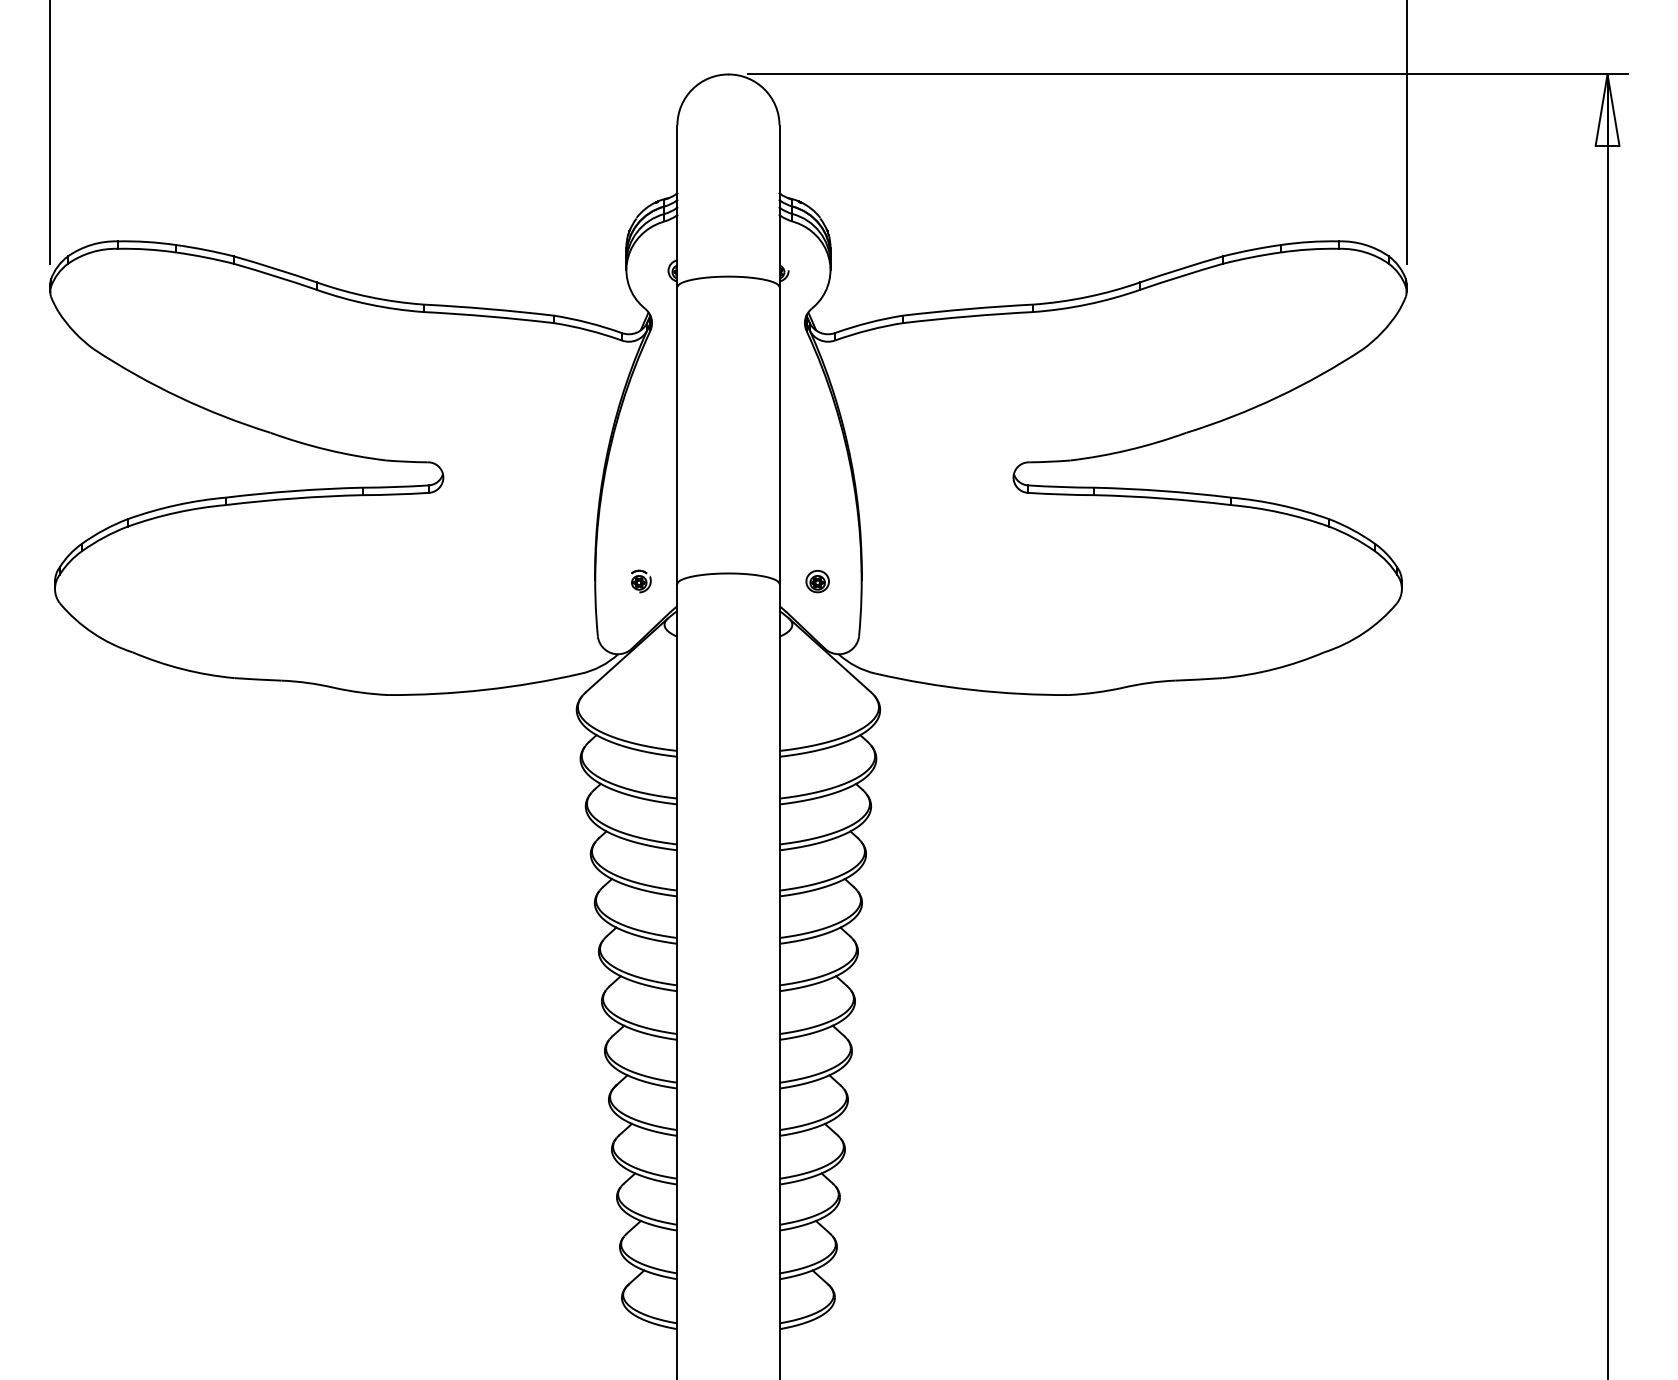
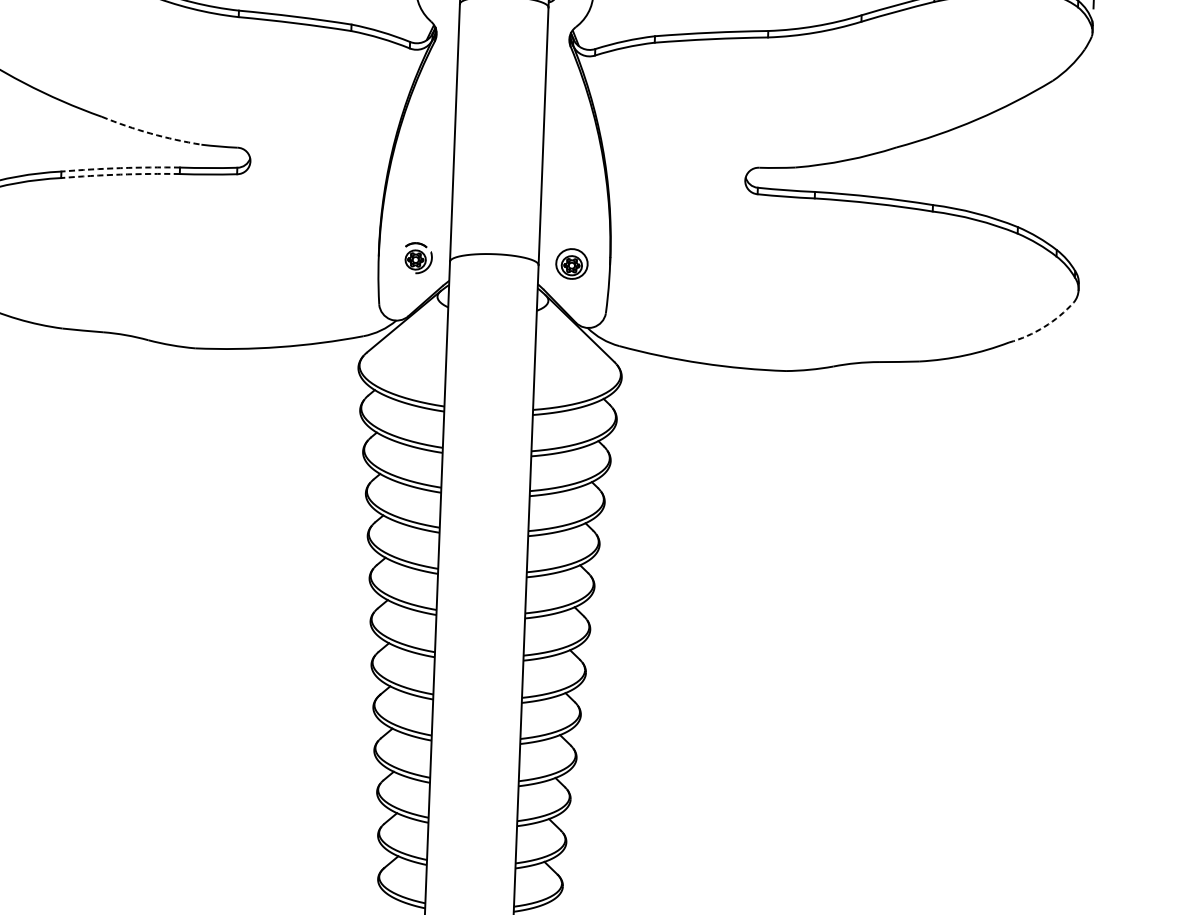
arc: (327, 449) -> (150, 133), solid -> dashed
arc: (294, 491) -> (120, 168), solid -> dashed
arc: (294, 498) -> (120, 174), solid -> dashed
part: (641, 581) -> (418, 258), size x1.6
part: (817, 581) -> (571, 264), size x1.6
arc: (1363, 633) -> (1043, 327), solid -> dashed

